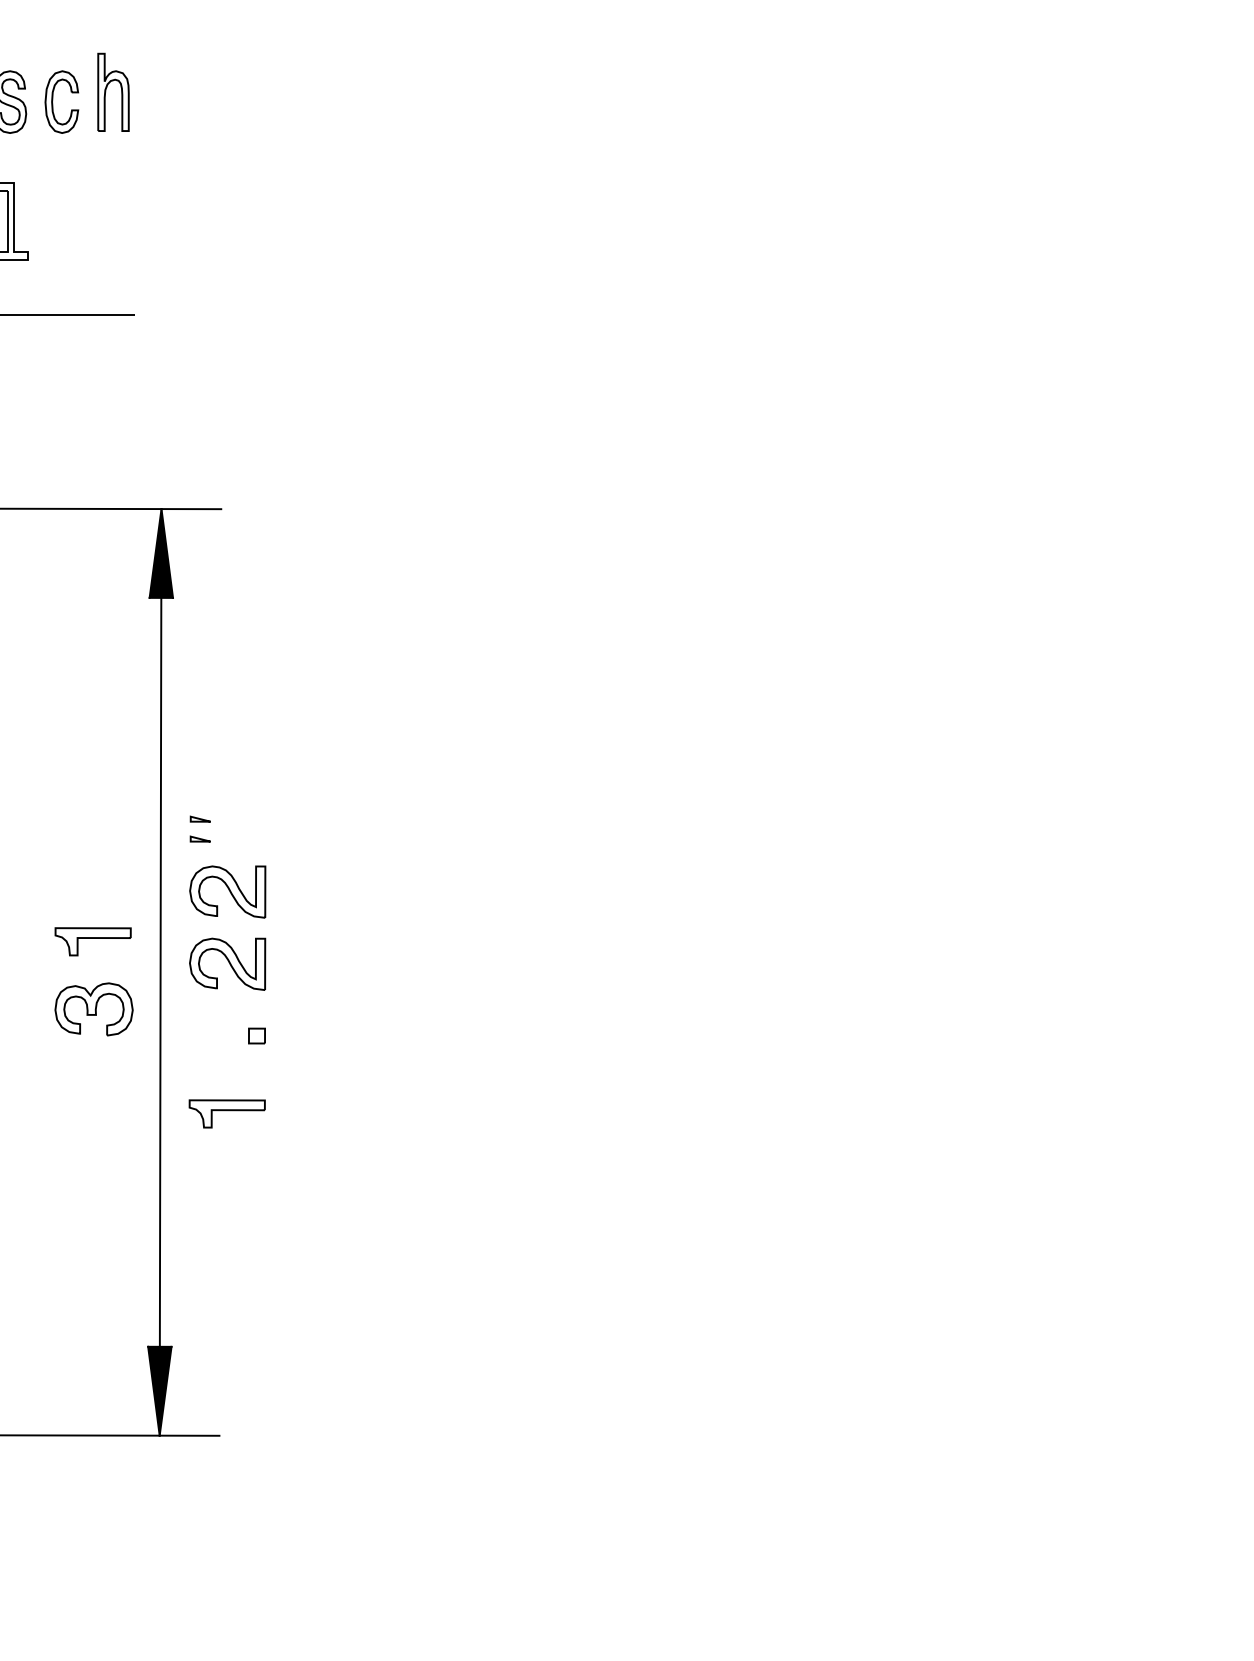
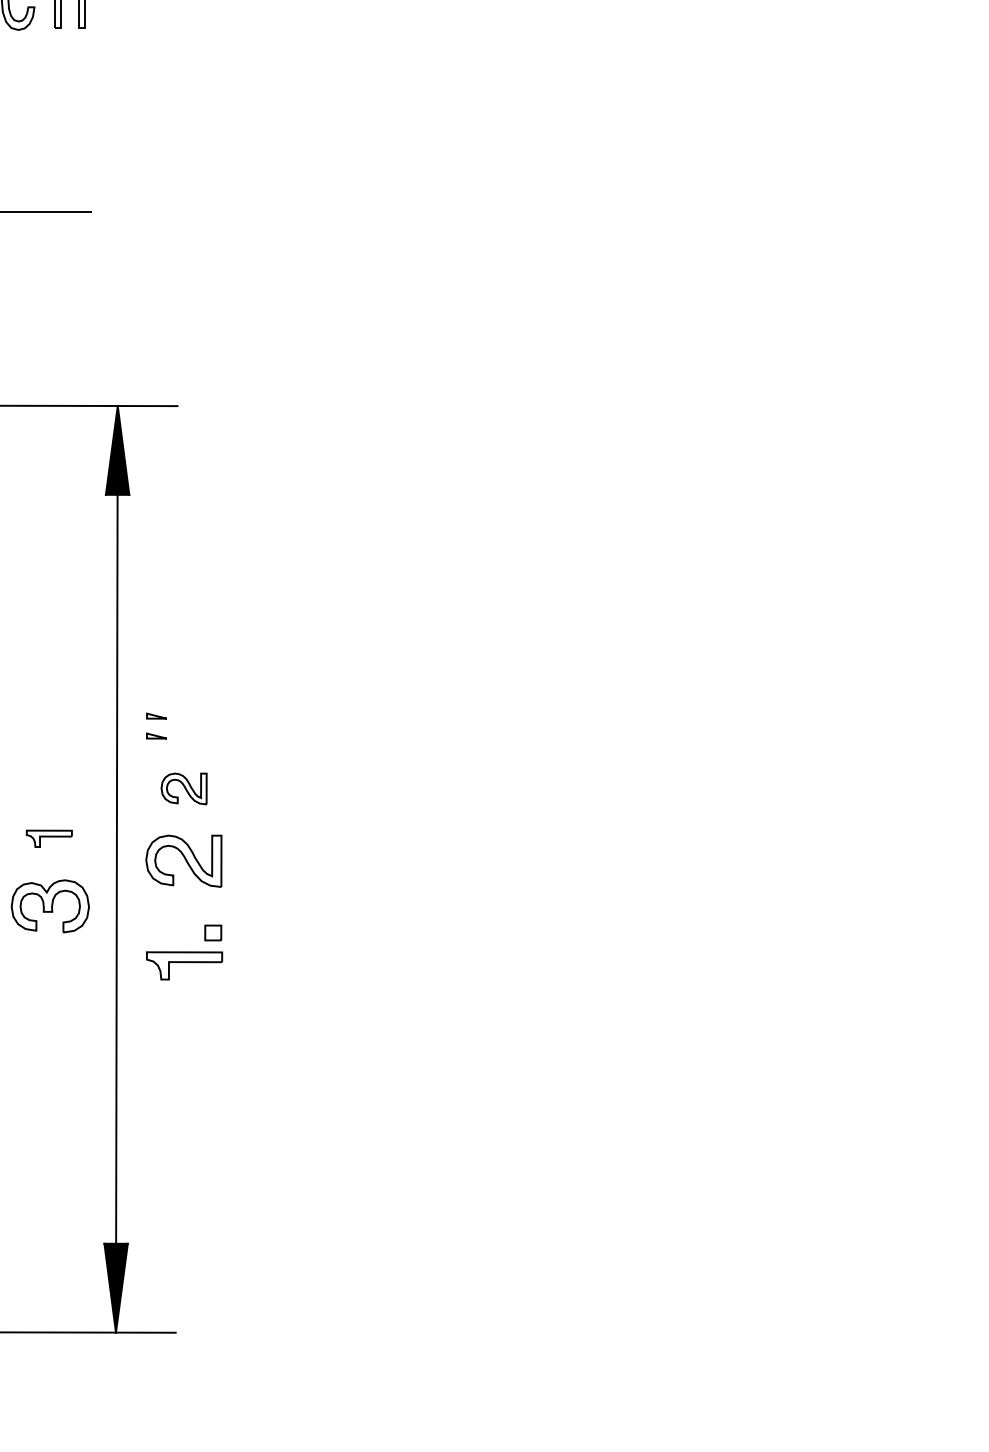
part: (227, 891) -> (183, 788), size x0.6
part: (92, 941) -> (48, 838), size x0.6
part: (226, 1113) -> (183, 965), moved

